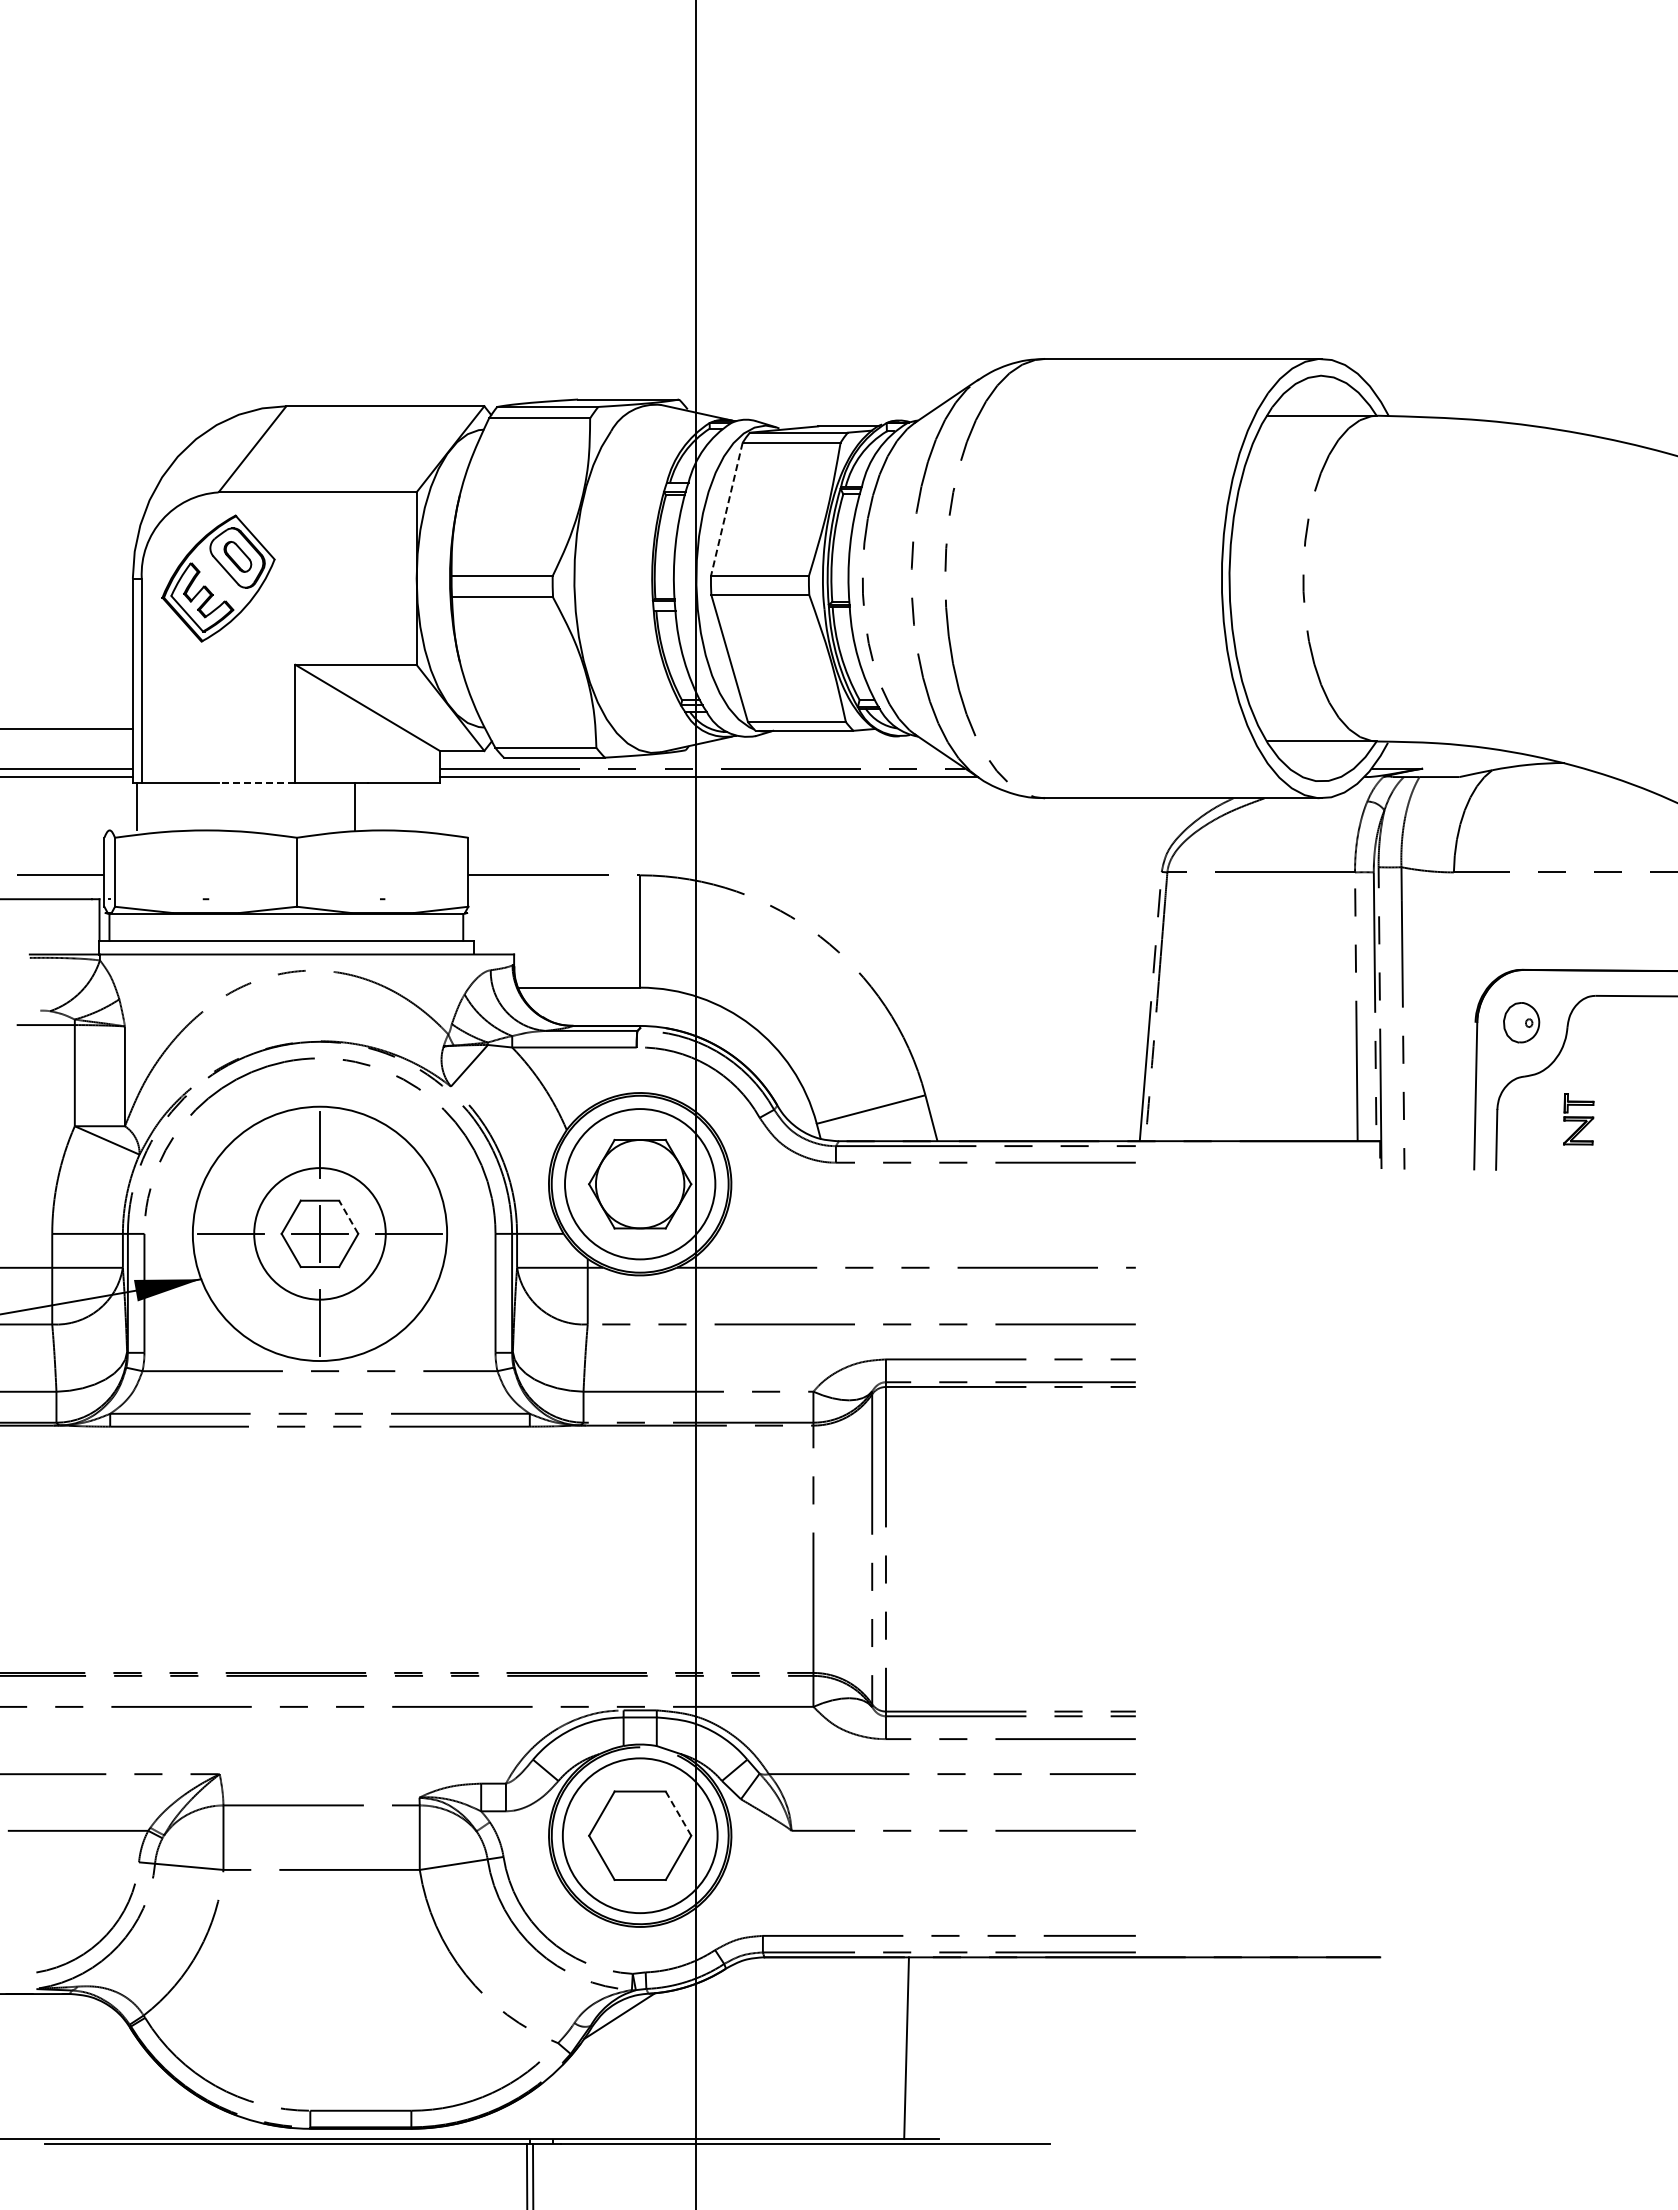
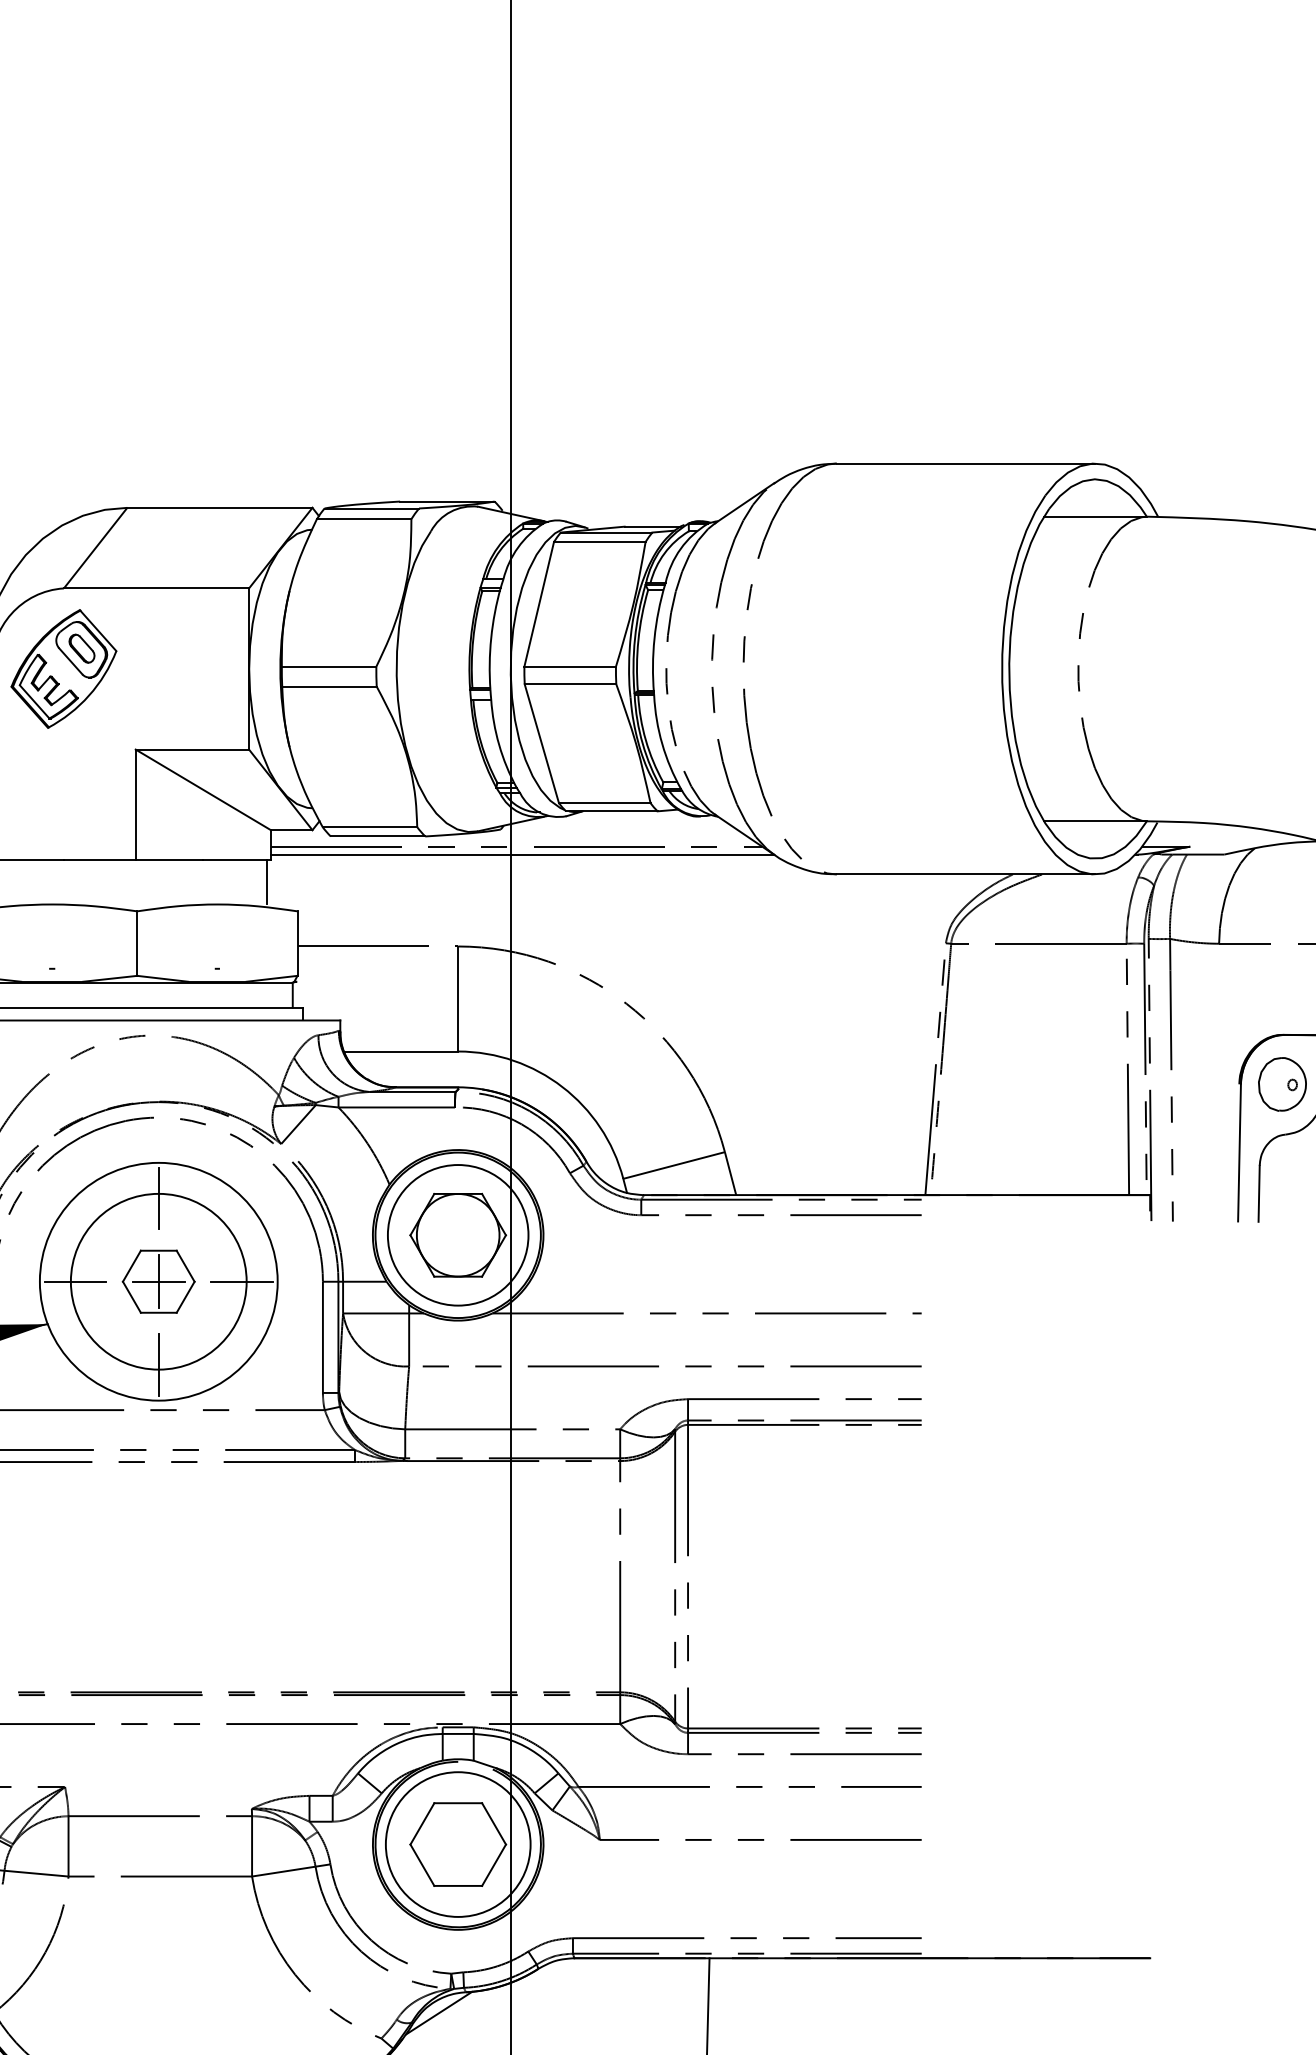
line: (726, 509) -> (538, 604), dashed -> solid
line: (256, 783) -> (99, 860), dashed -> solid
line: (354, 806) -> (266, 882), moved
part: (1521, 1022) -> (1282, 1084), size x1.43
line: (348, 1216) -> (185, 1265), dashed -> solid
circle: (319, 1233) -> (158, 1281), size x1.43
line: (678, 1813) -> (494, 1823), dashed -> solid

